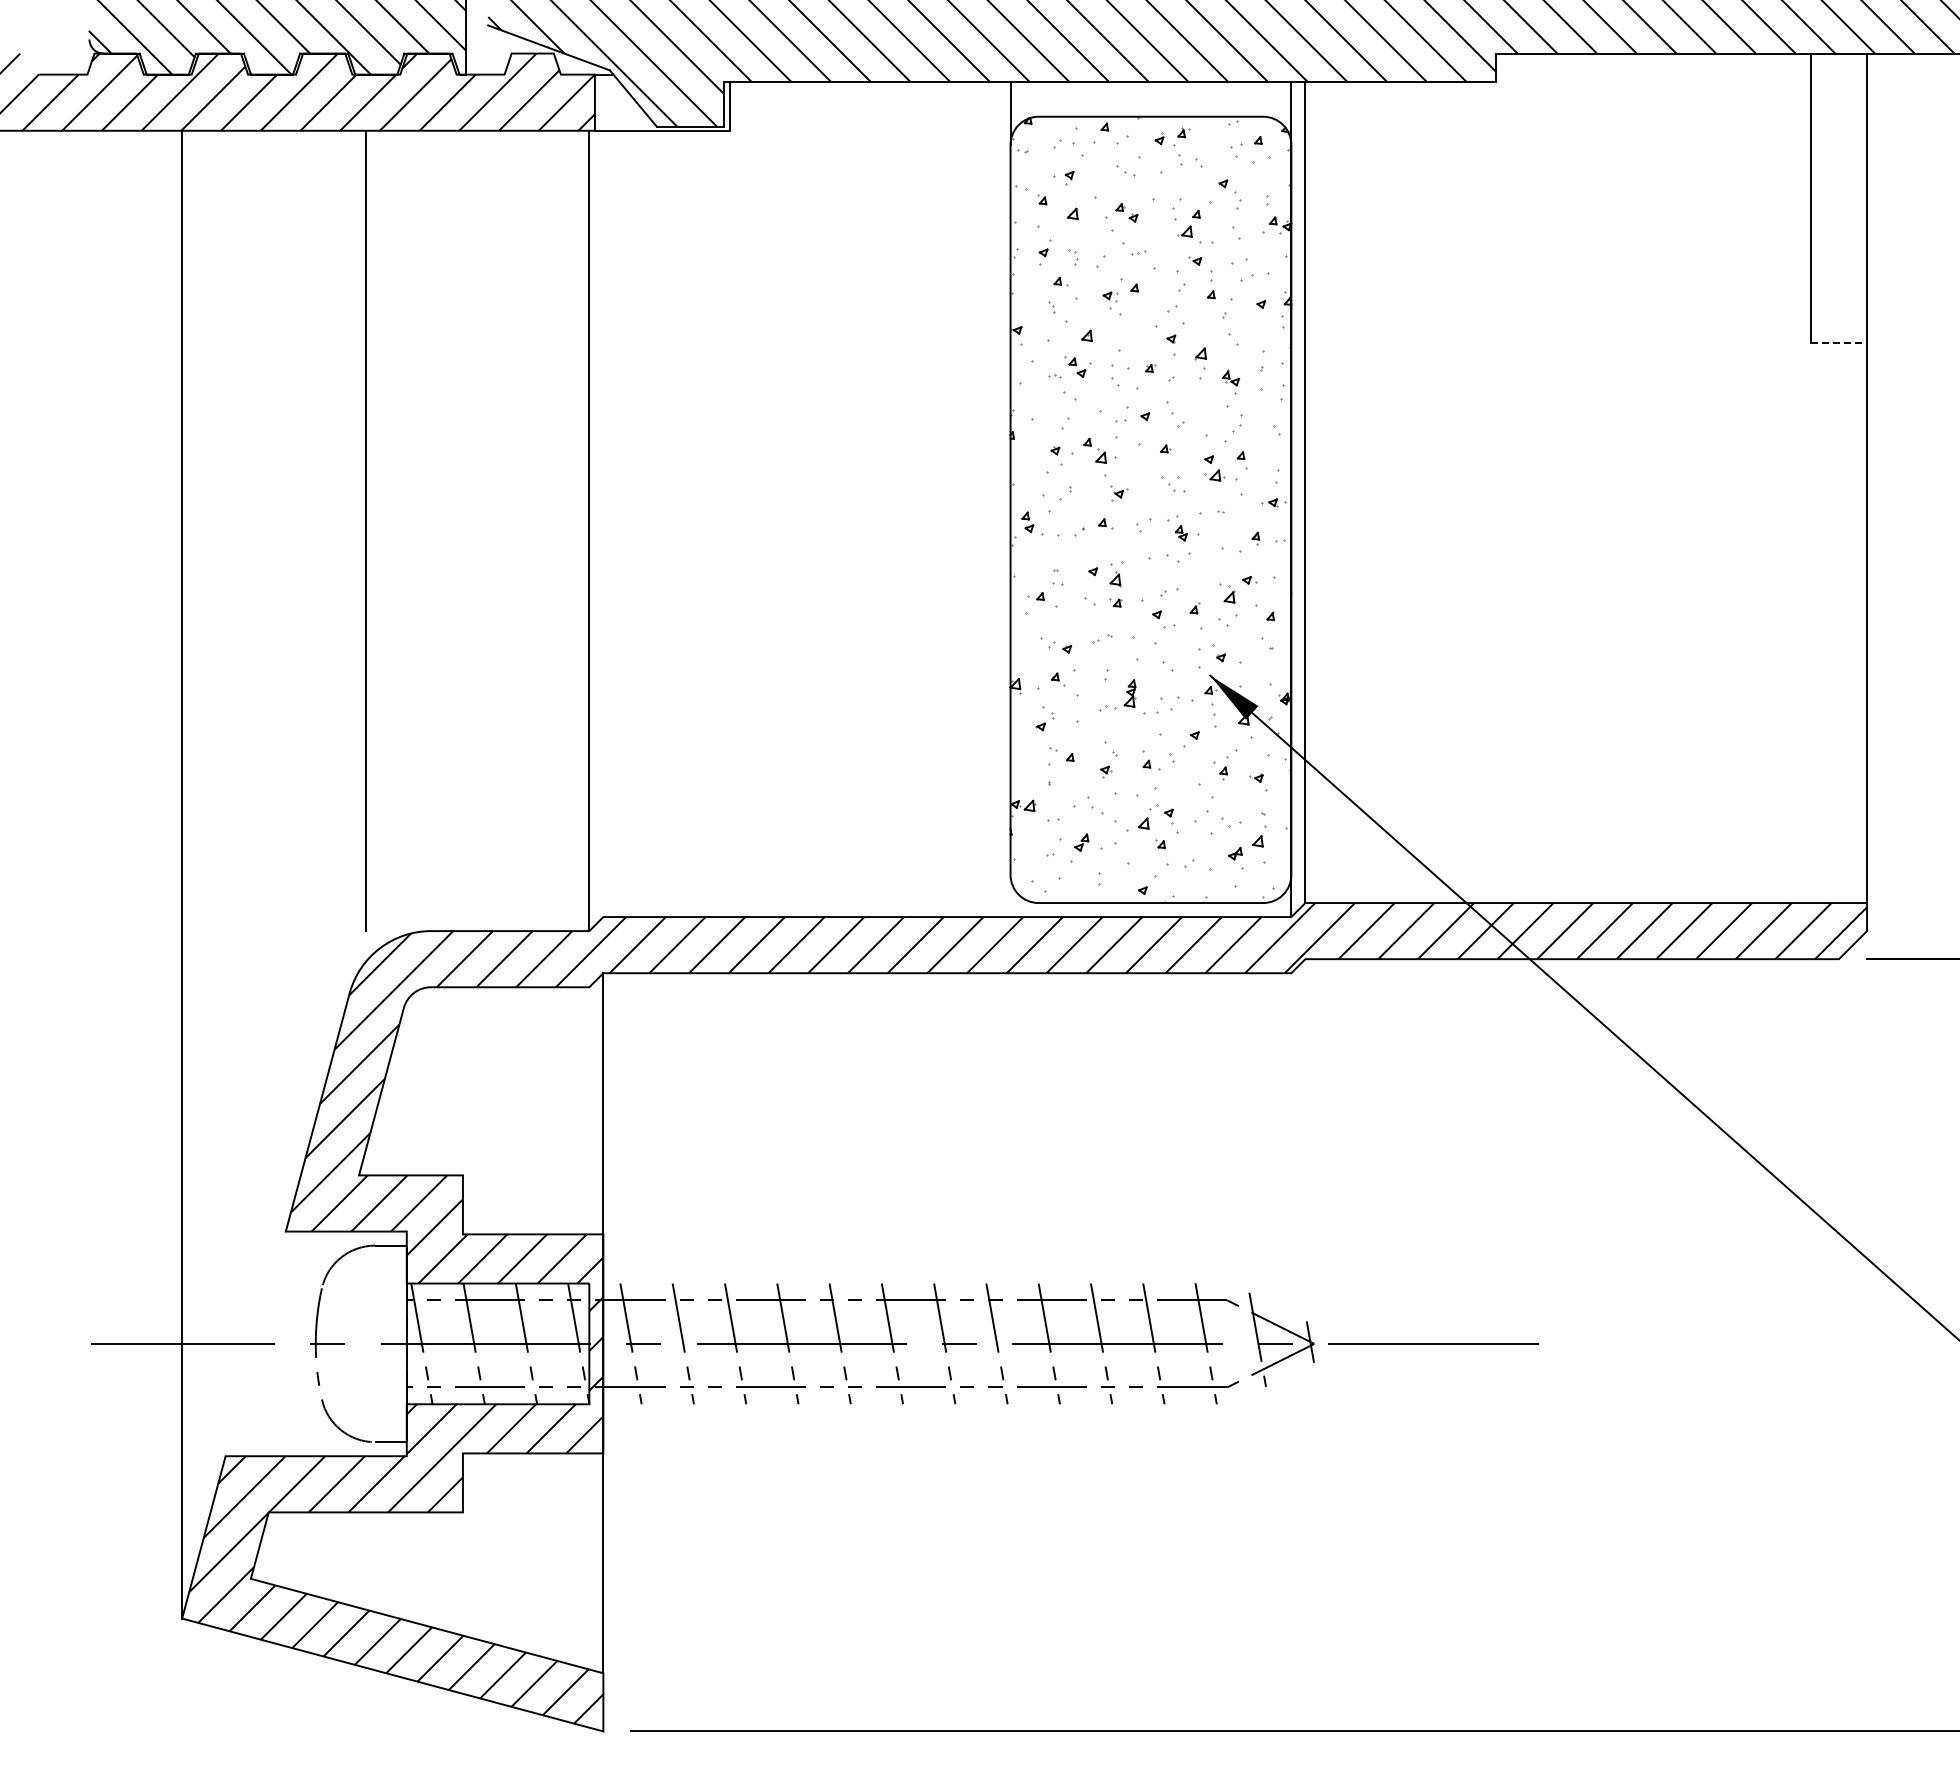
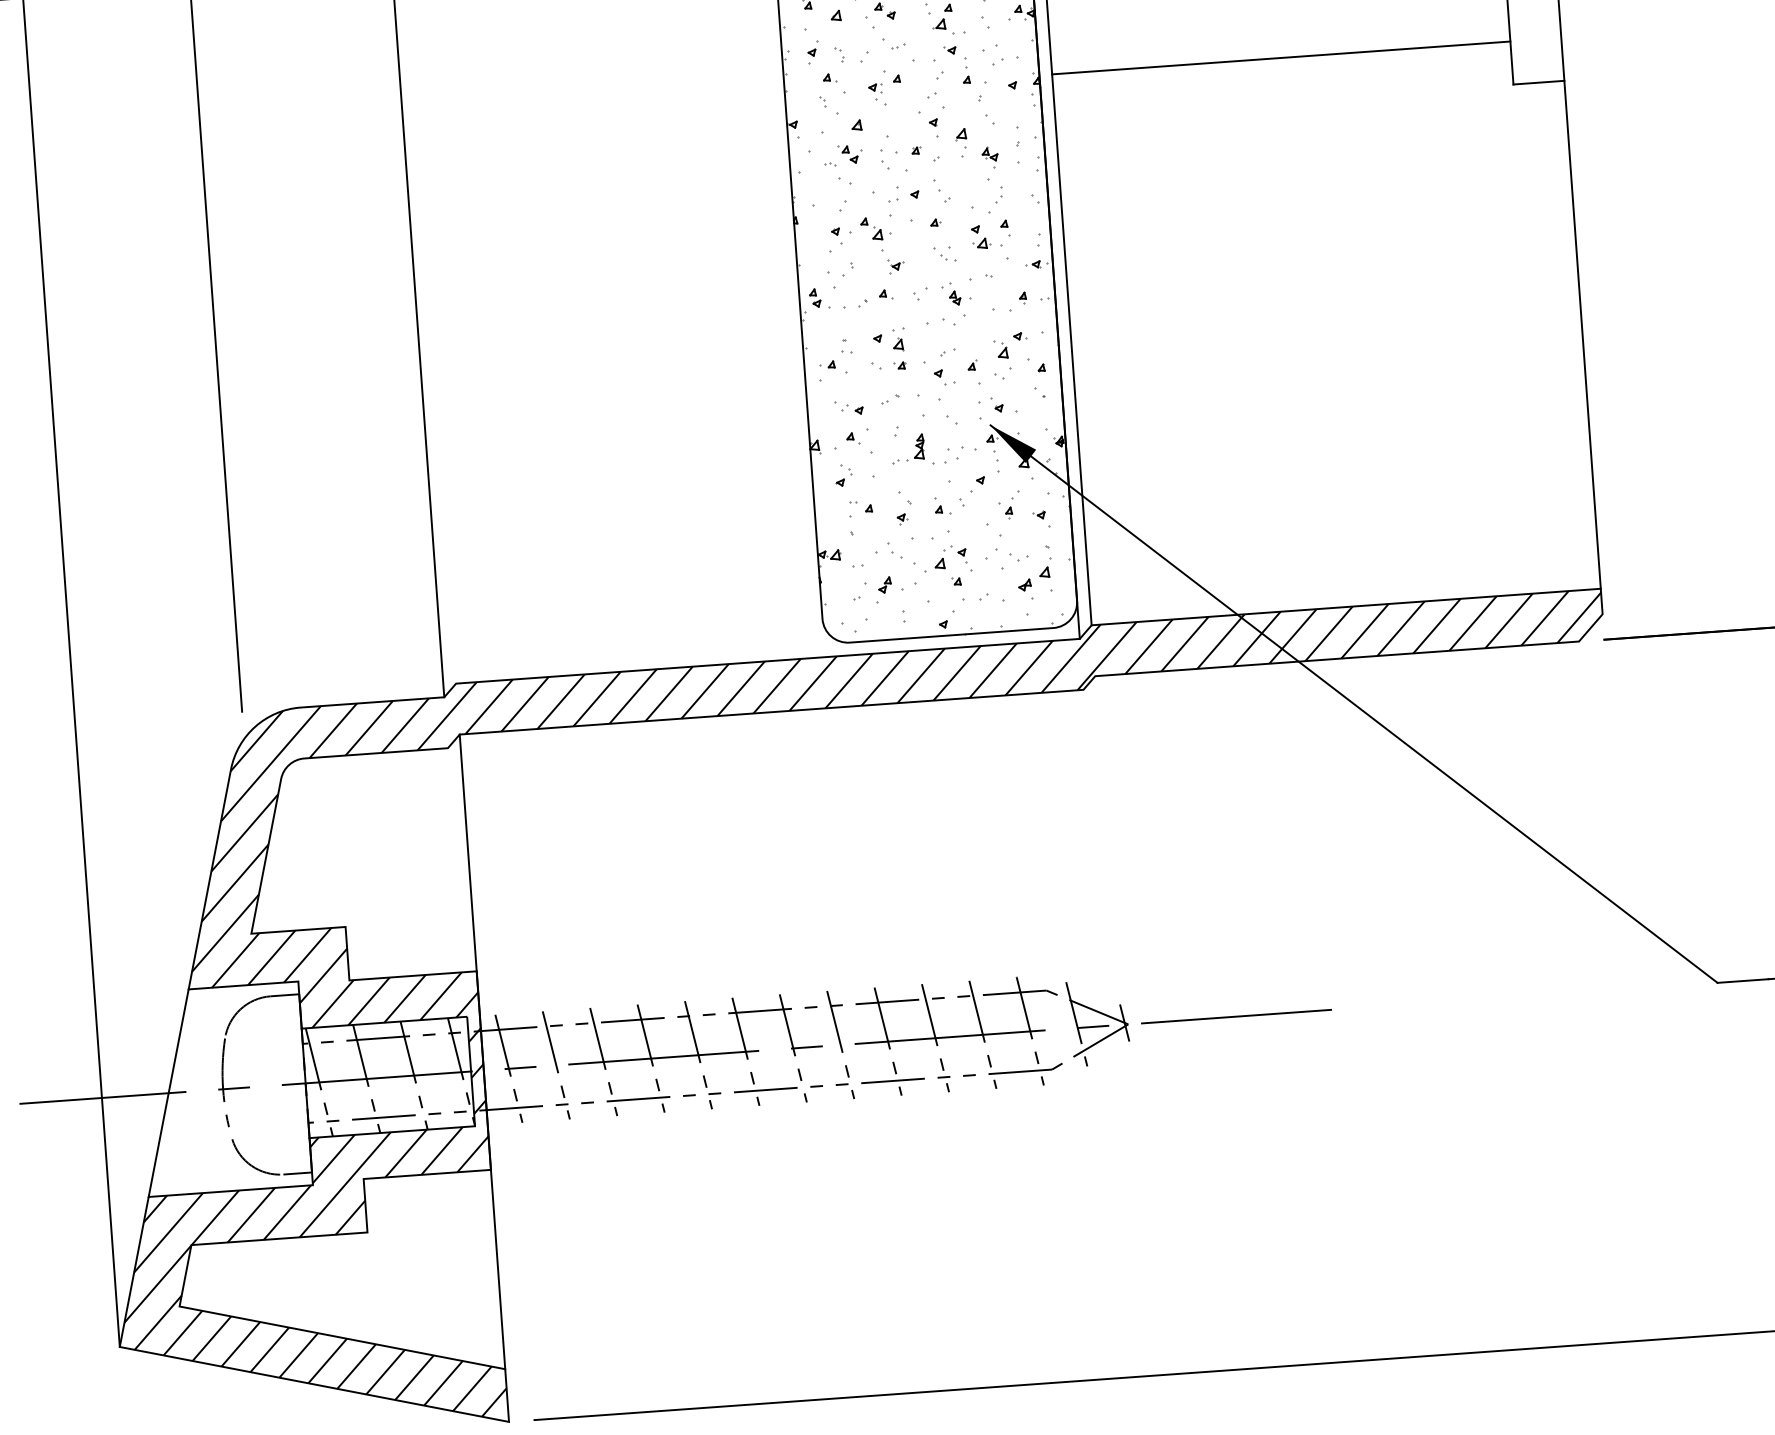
line: (1557, 295) -> (1280, 58), added
line: (1839, 342) -> (1539, 82), dashed -> solid
line: (255, 1343) -> (168, 1092), added

